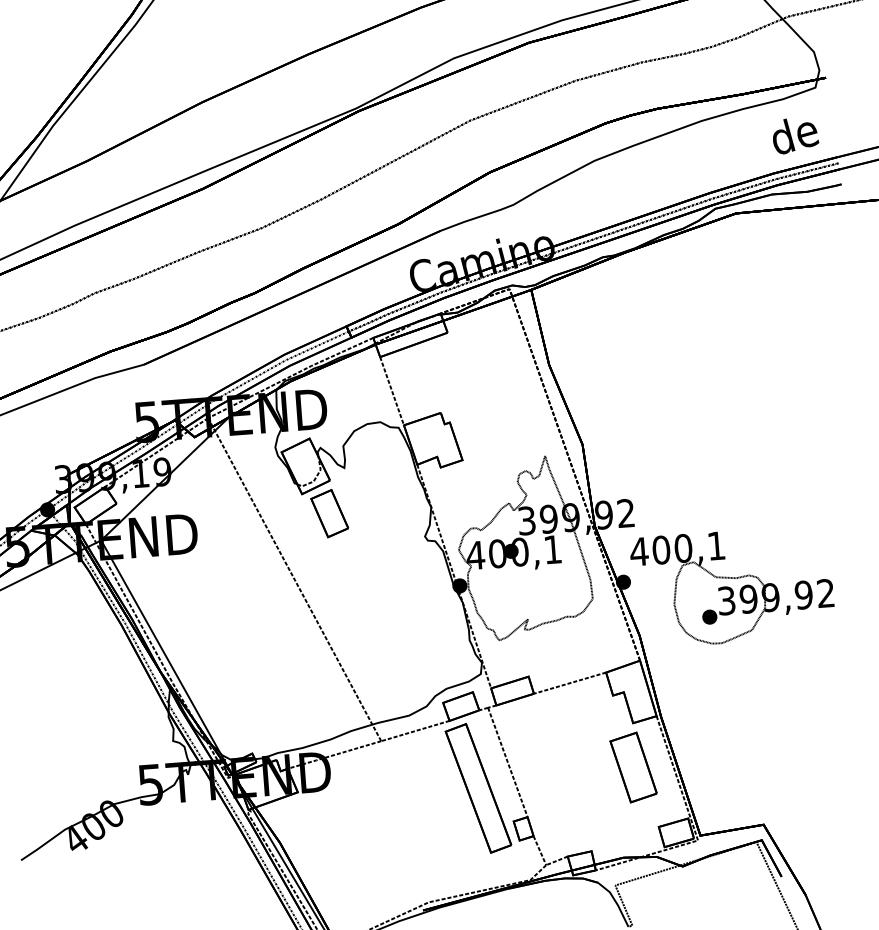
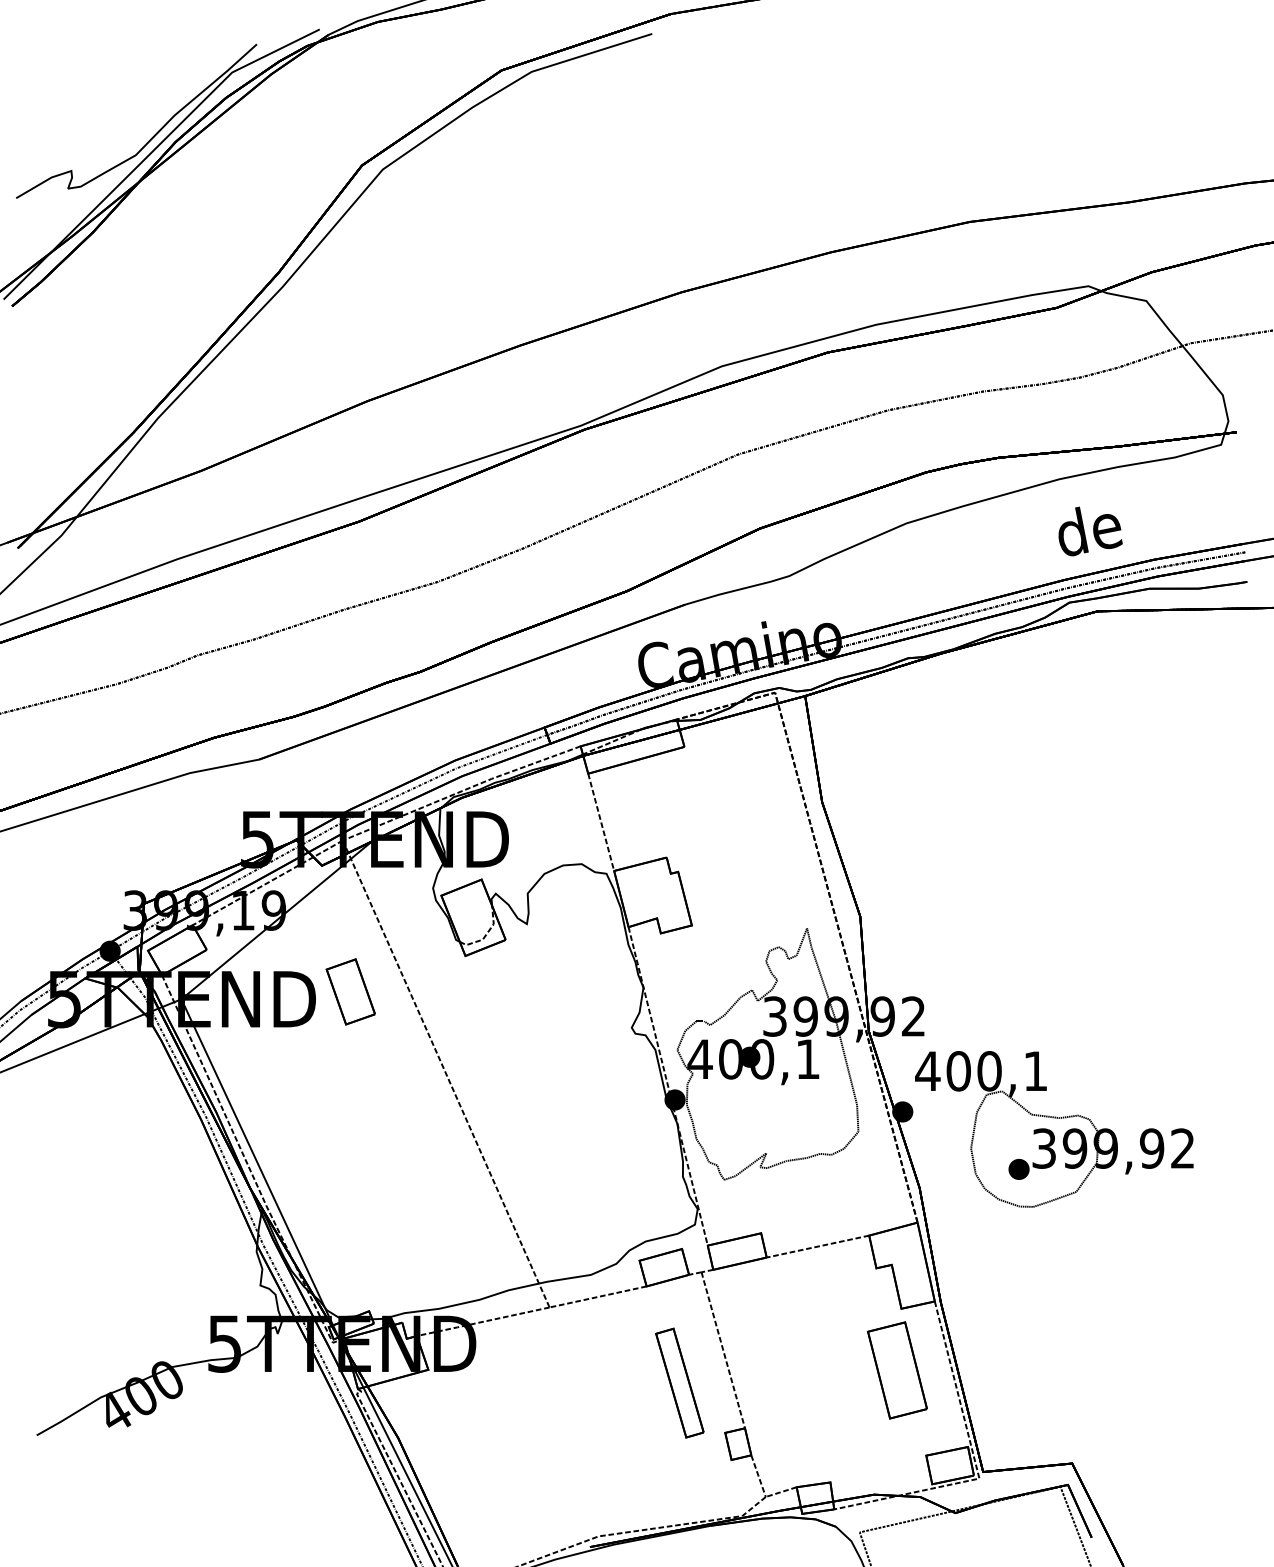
text: (795, 135) -> (1090, 531), moved
part: (329, 513) -> (350, 991), moved
part: (478, 787) -> (679, 1382), size x0.6

